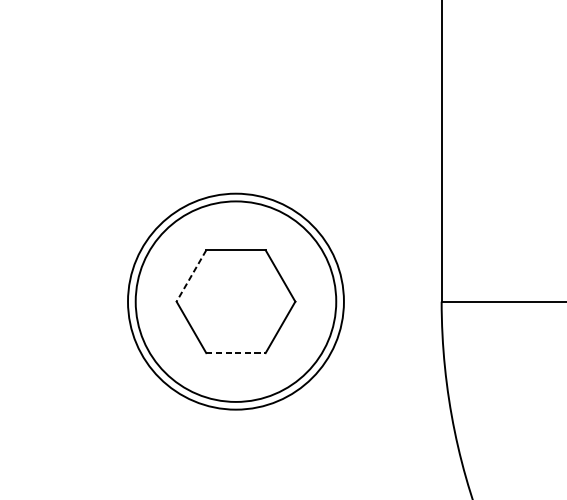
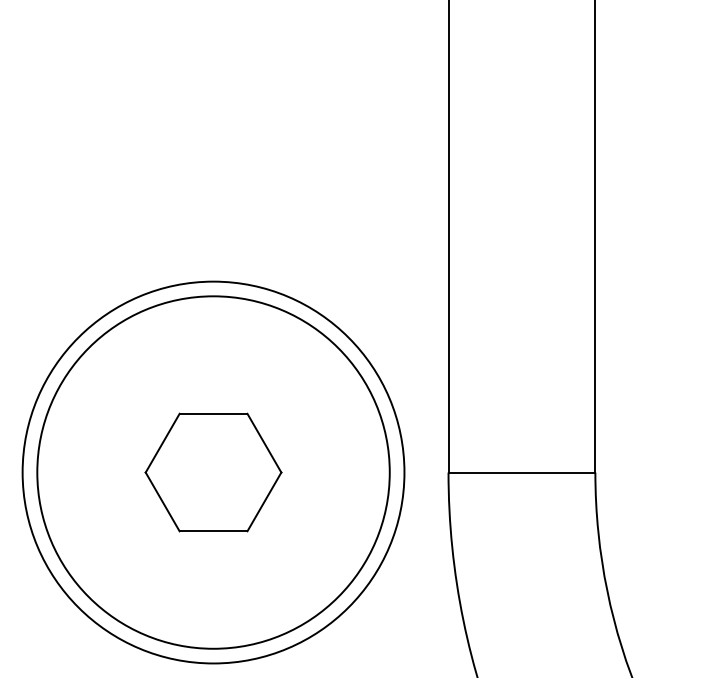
line: (191, 276) -> (162, 443), dashed -> solid
circle: (235, 301) -> (213, 472), size x1.43
circle: (235, 301) -> (213, 472), size x1.67
line: (235, 353) -> (213, 531), dashed -> solid

